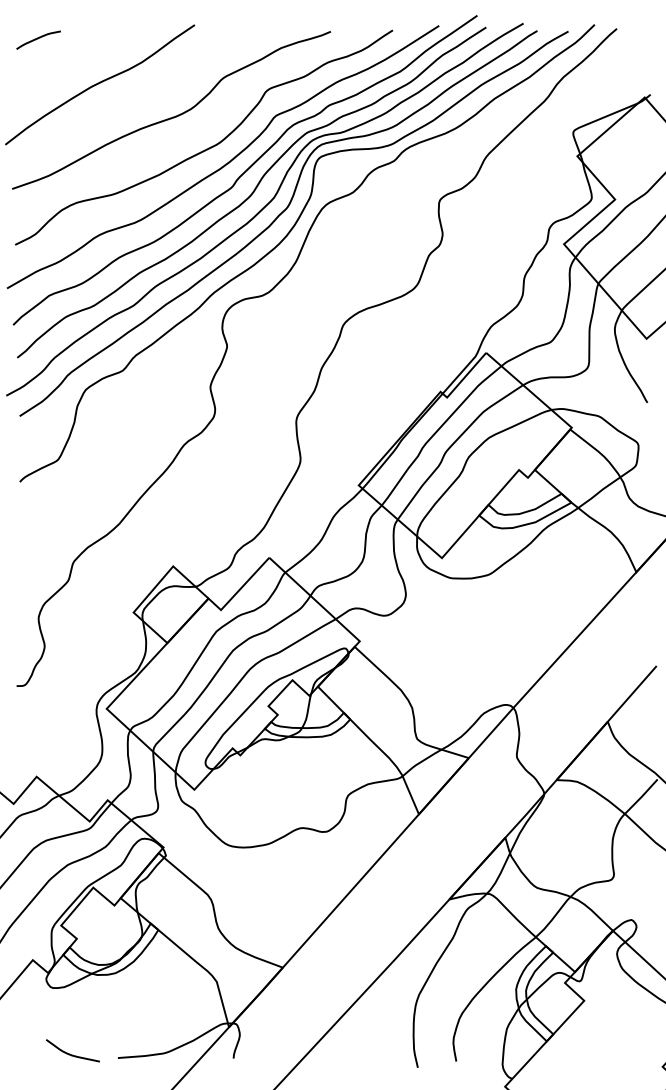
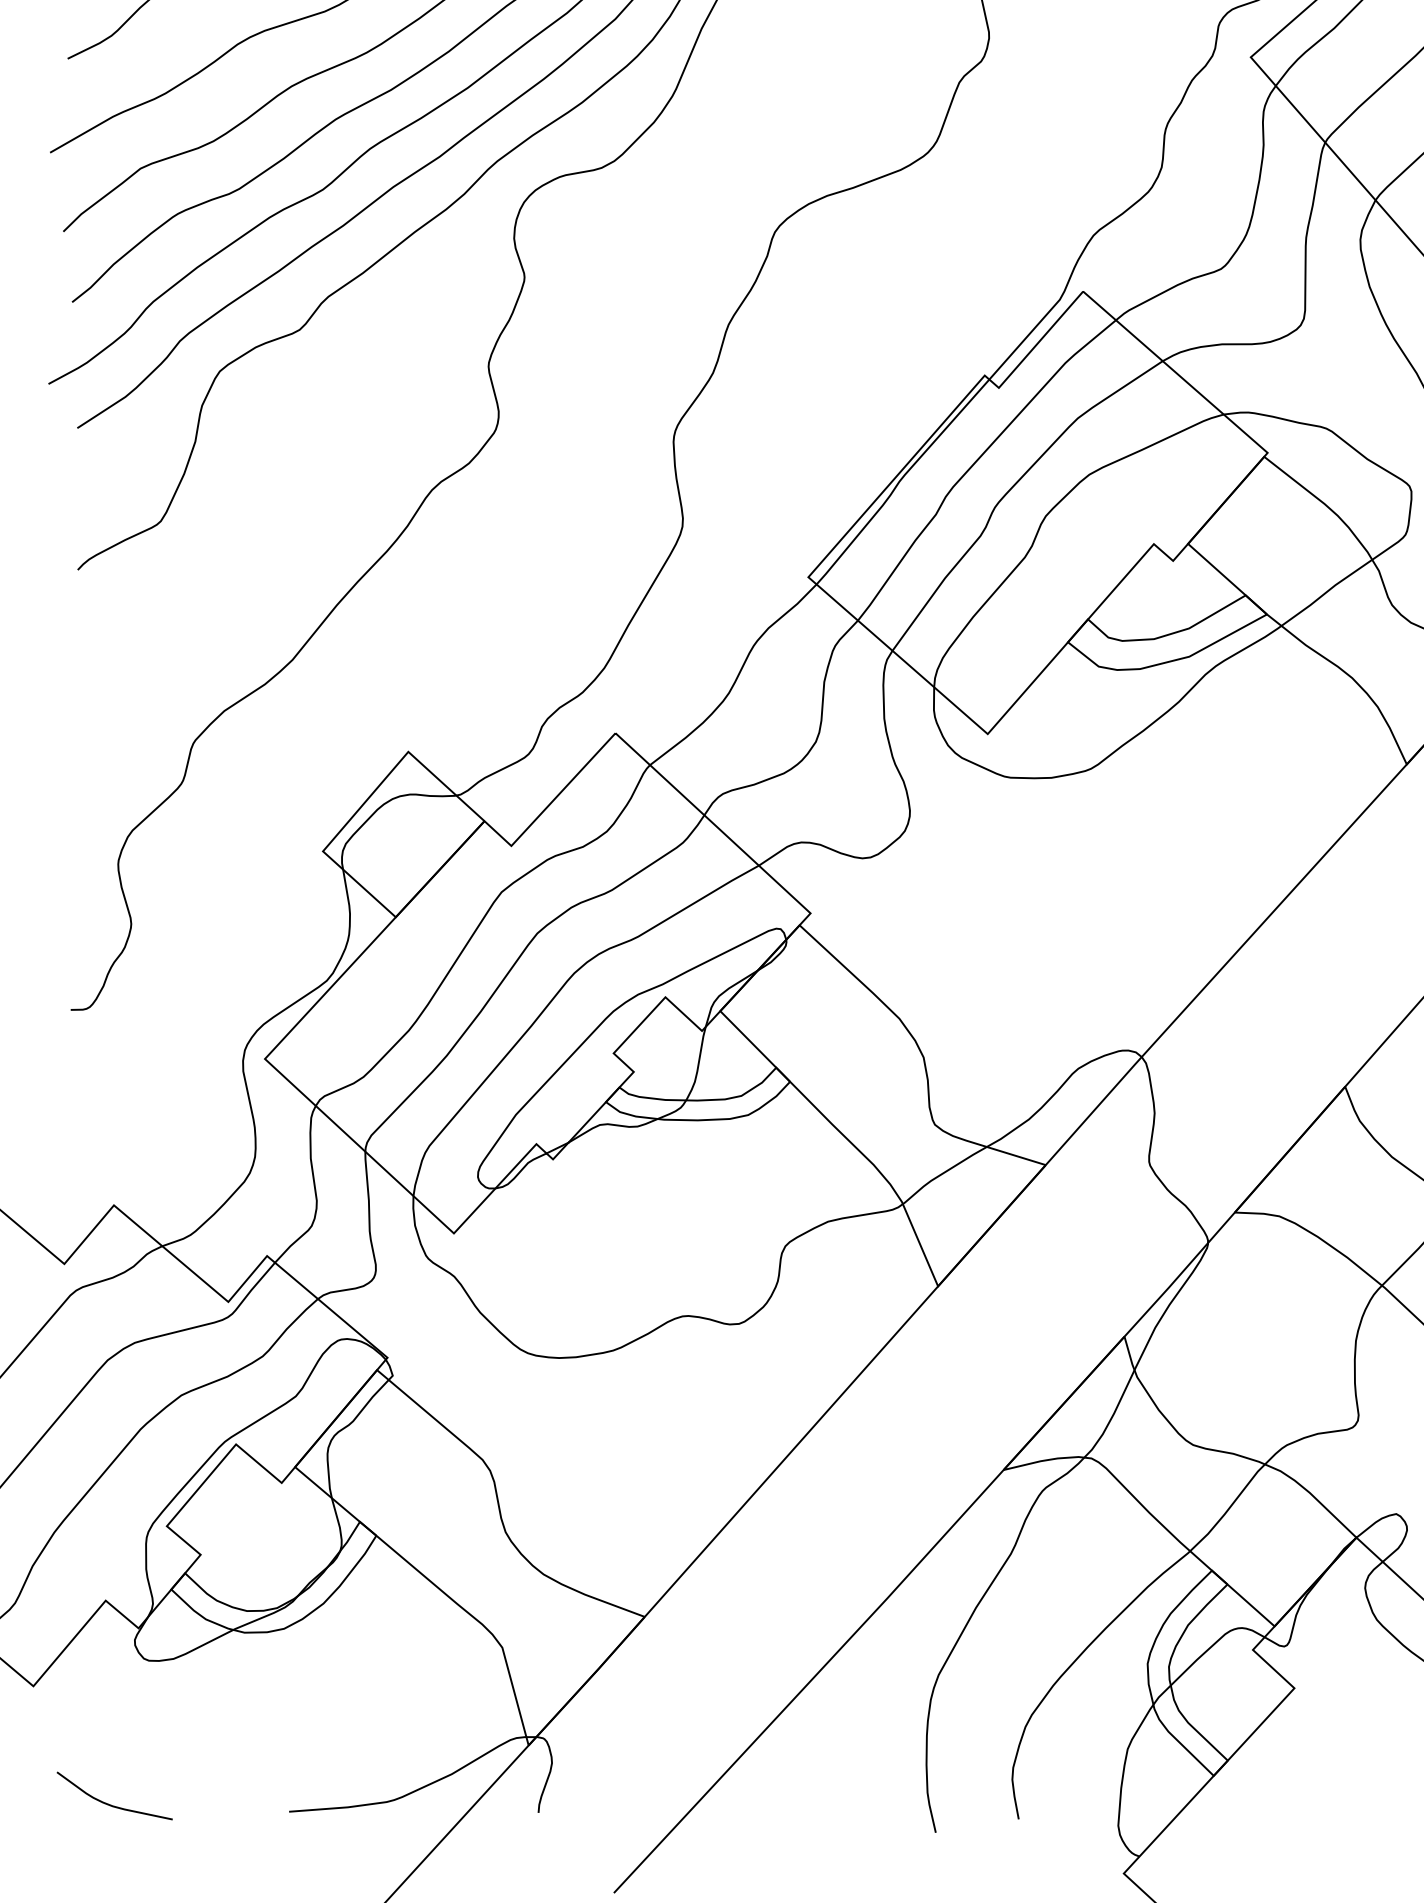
curve: (70, 1053) -> (109, 1801), moved

